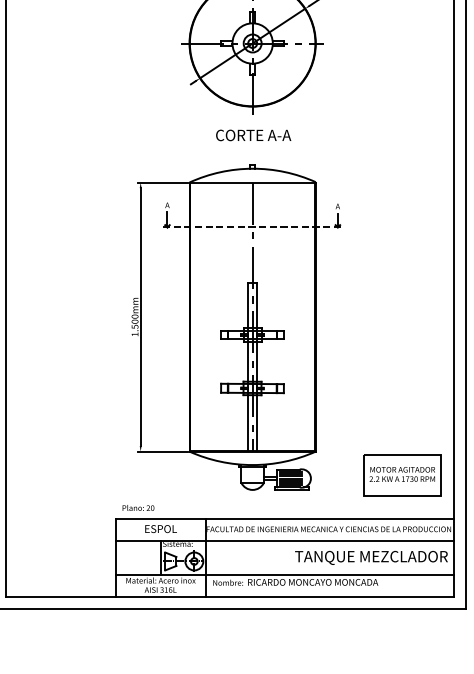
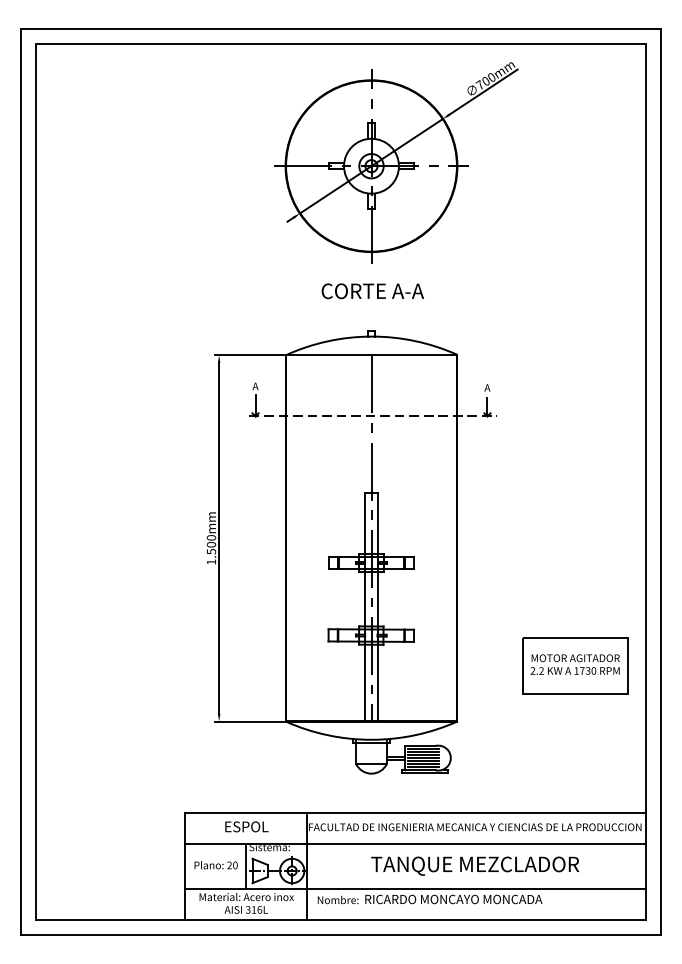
part: (402, 475) -> (575, 665), moved
text: (138, 508) -> (215, 865), moved
text: (370, 557) -> (474, 865), moved

